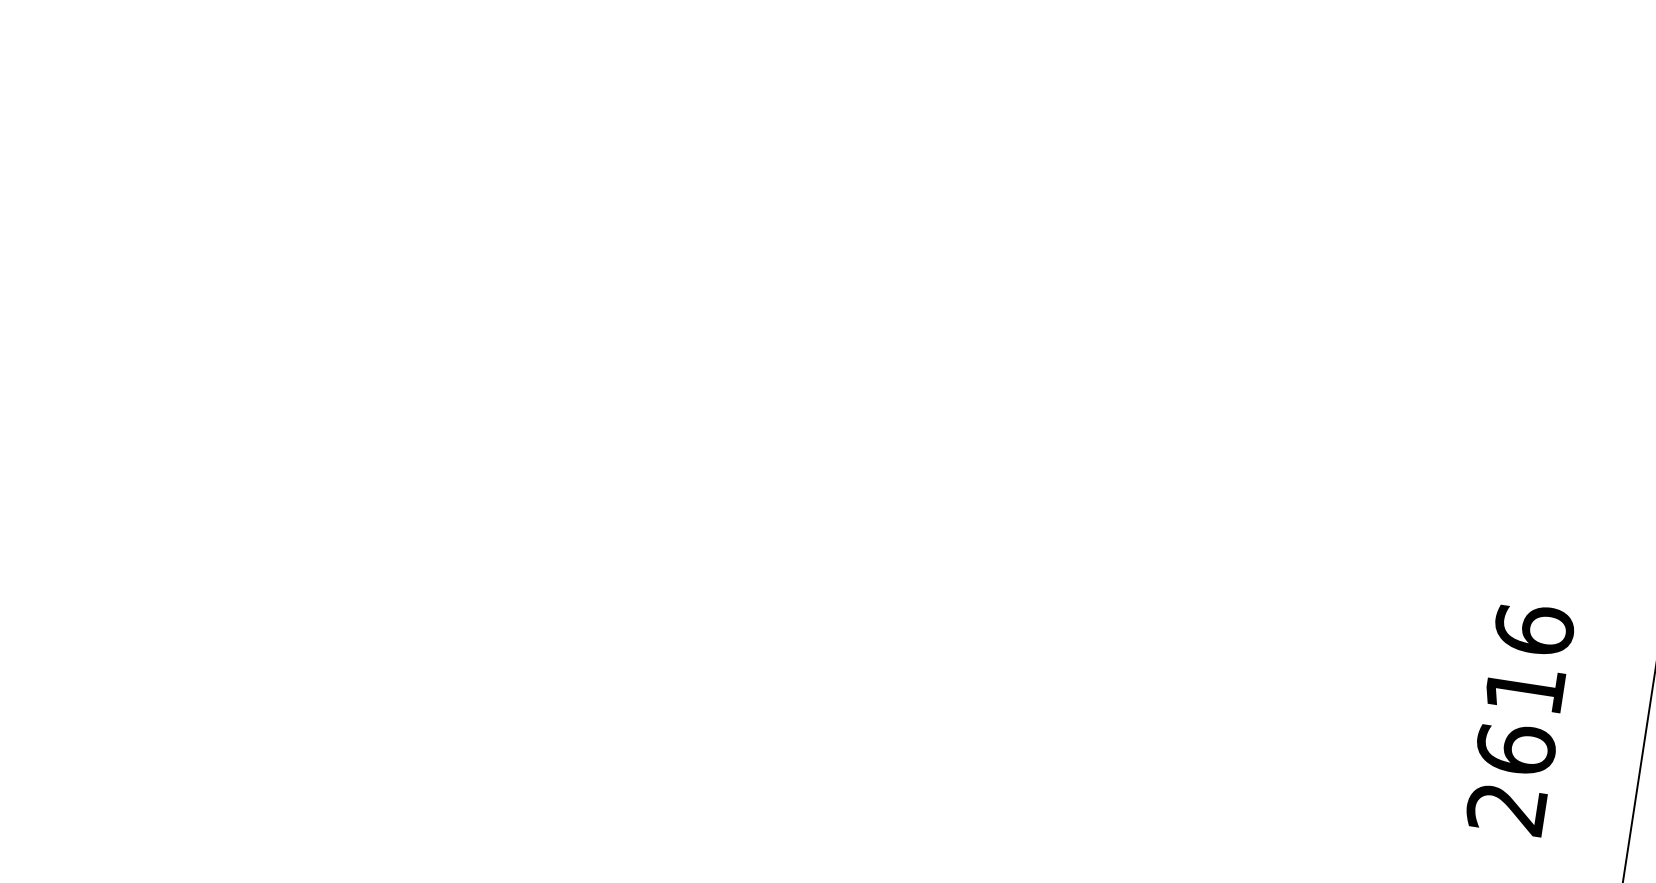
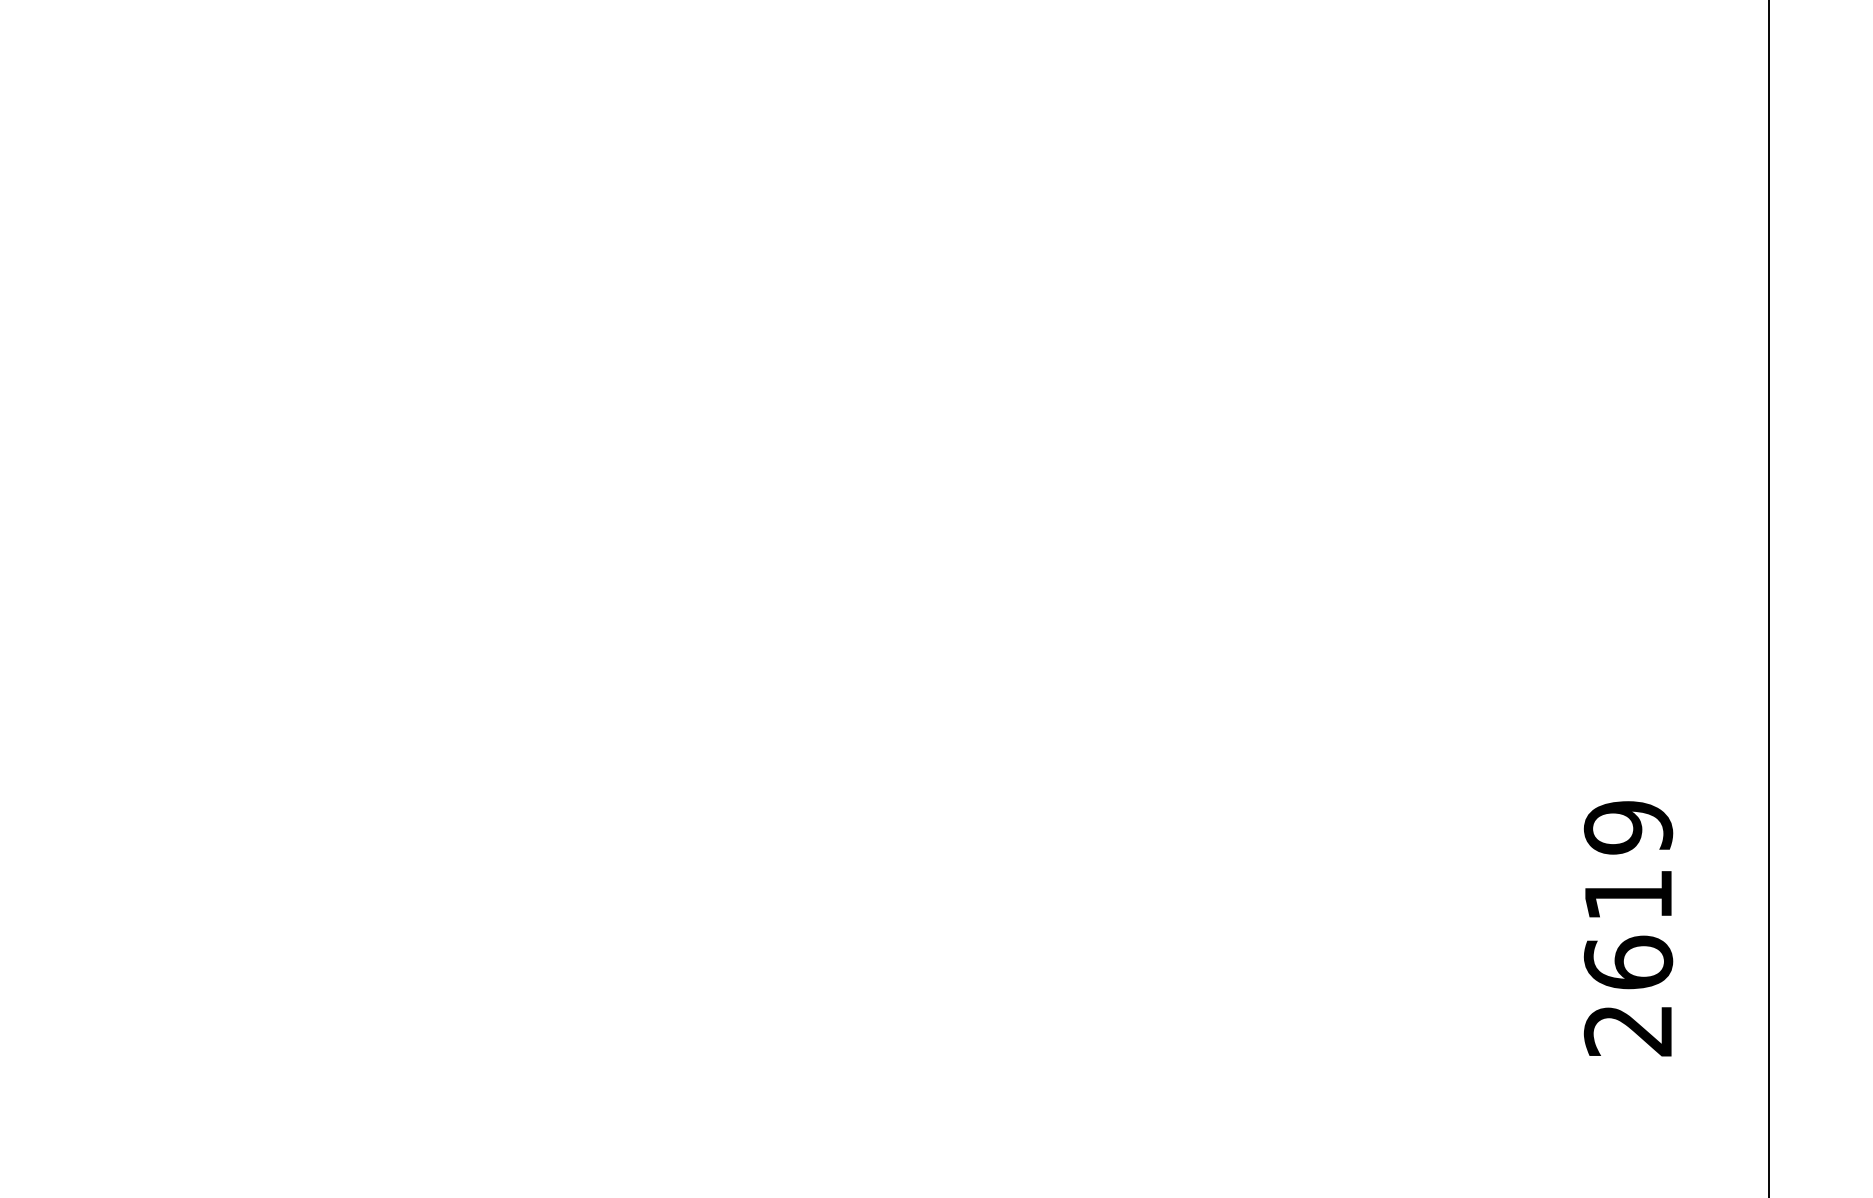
text: (1534, 629) -> (1628, 827), 2616 -> 2619

